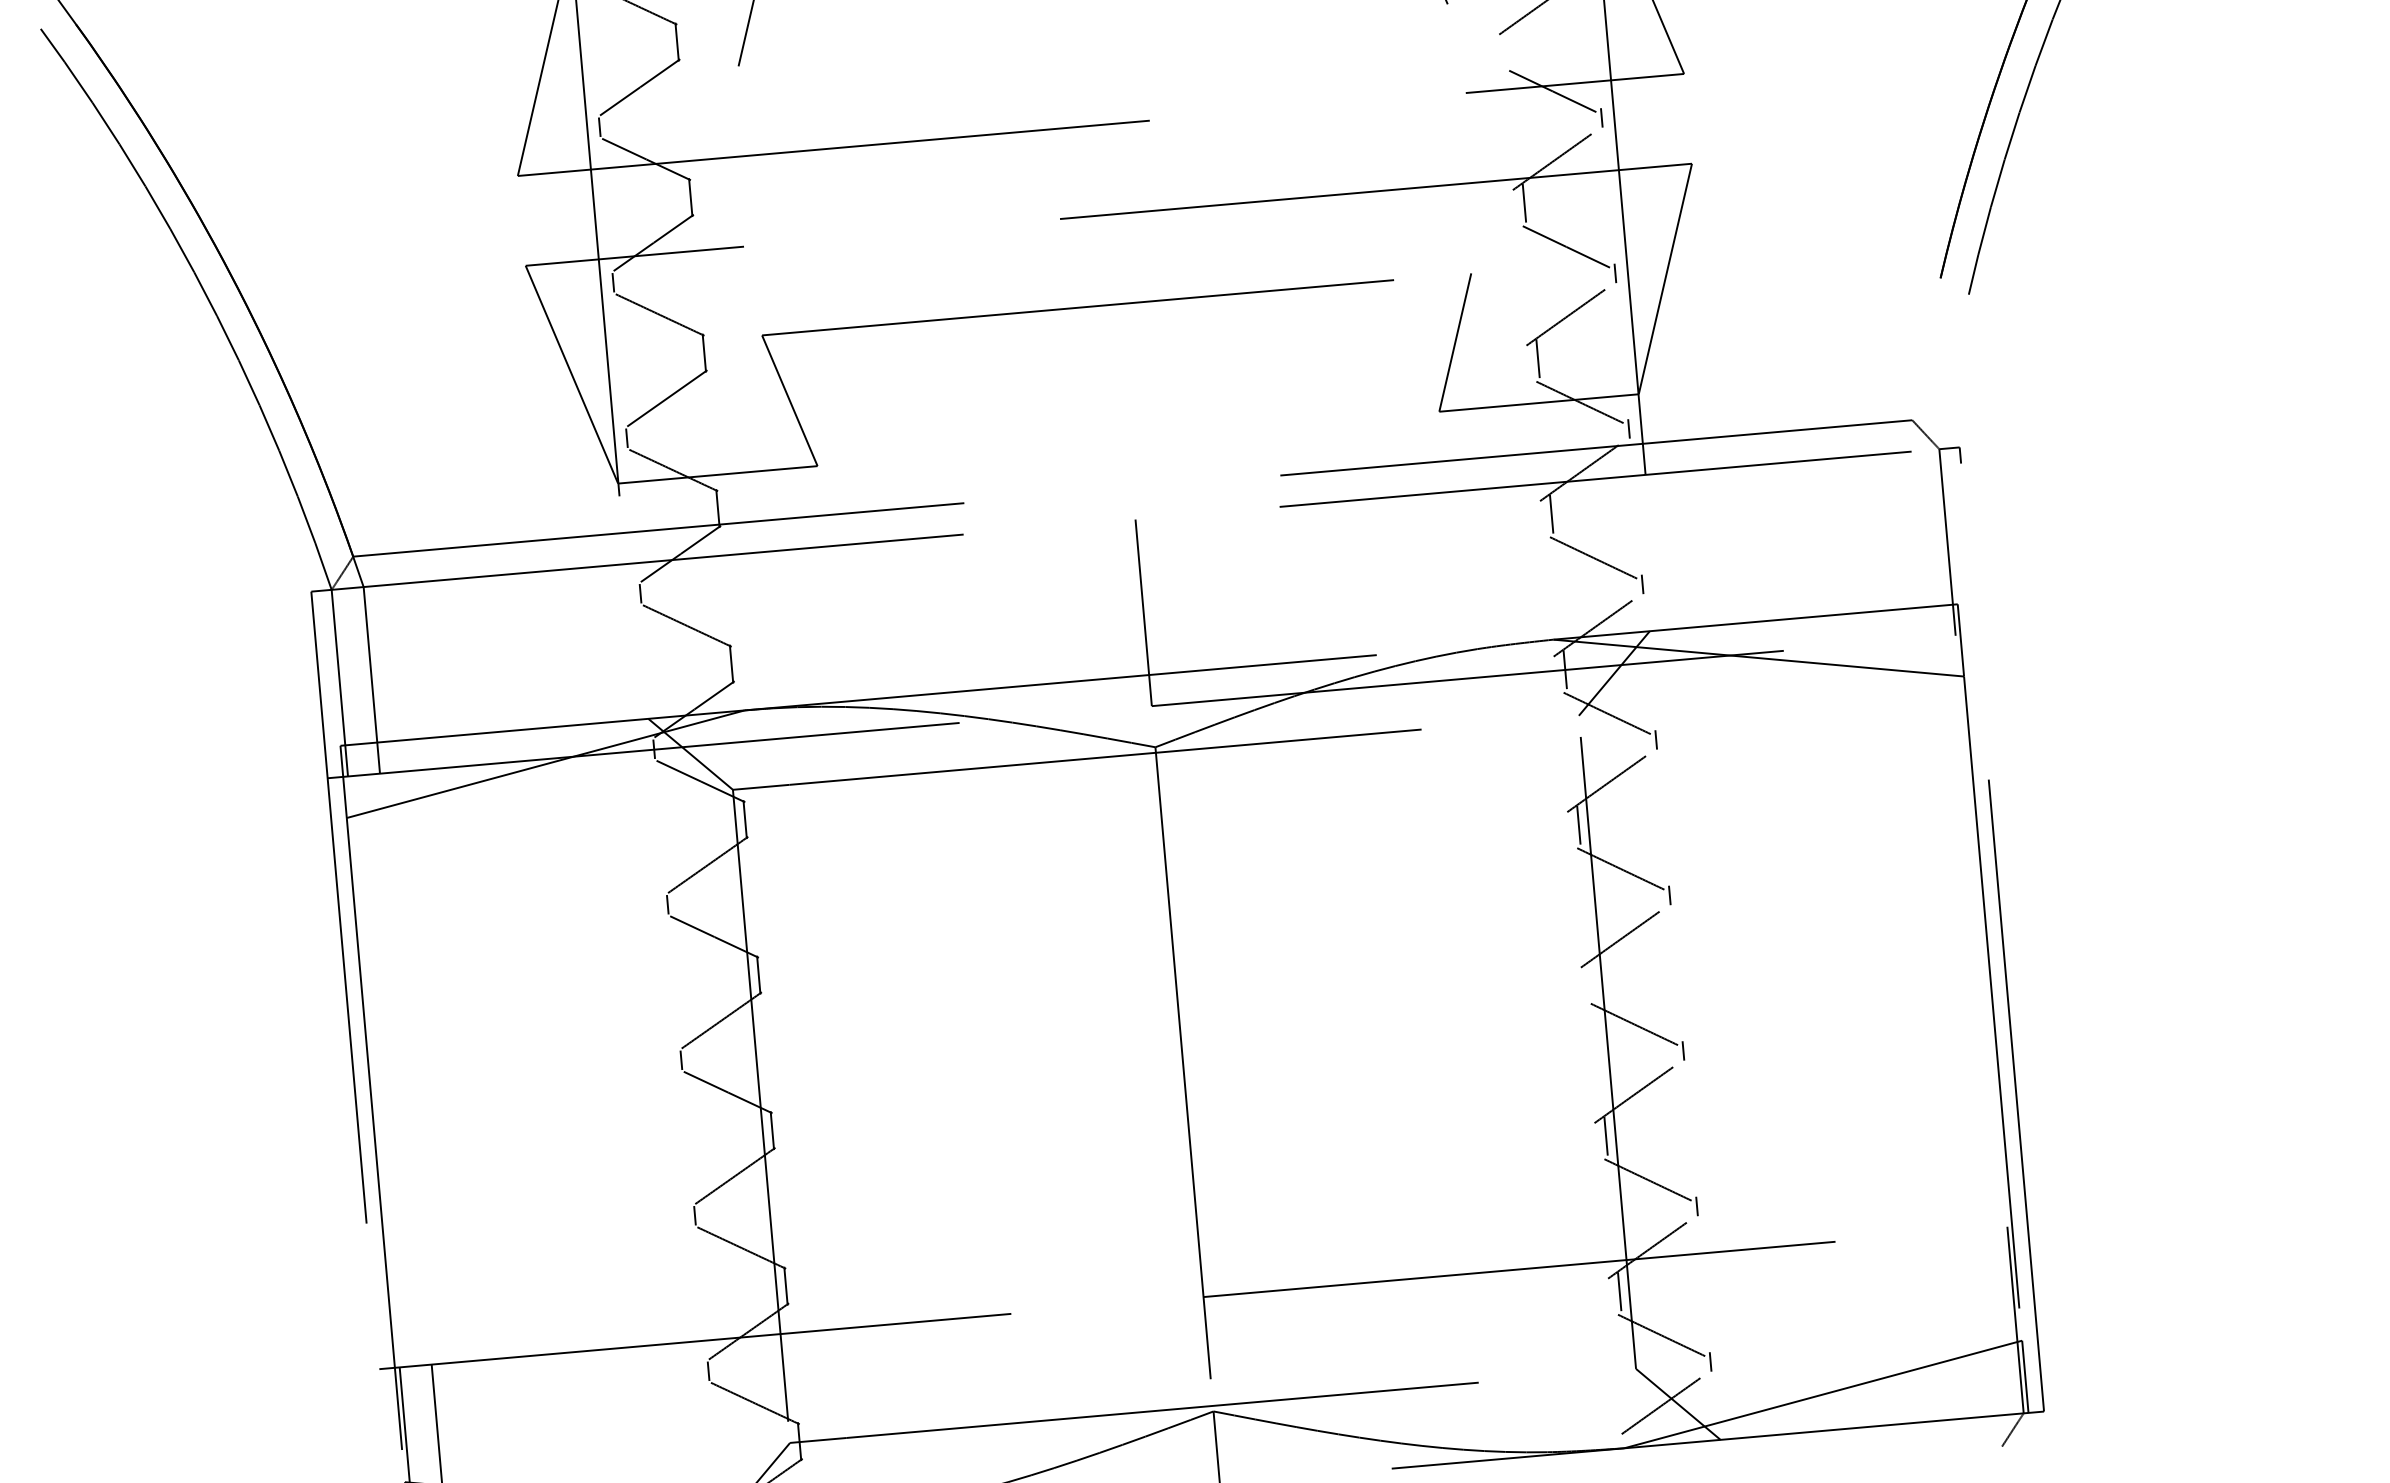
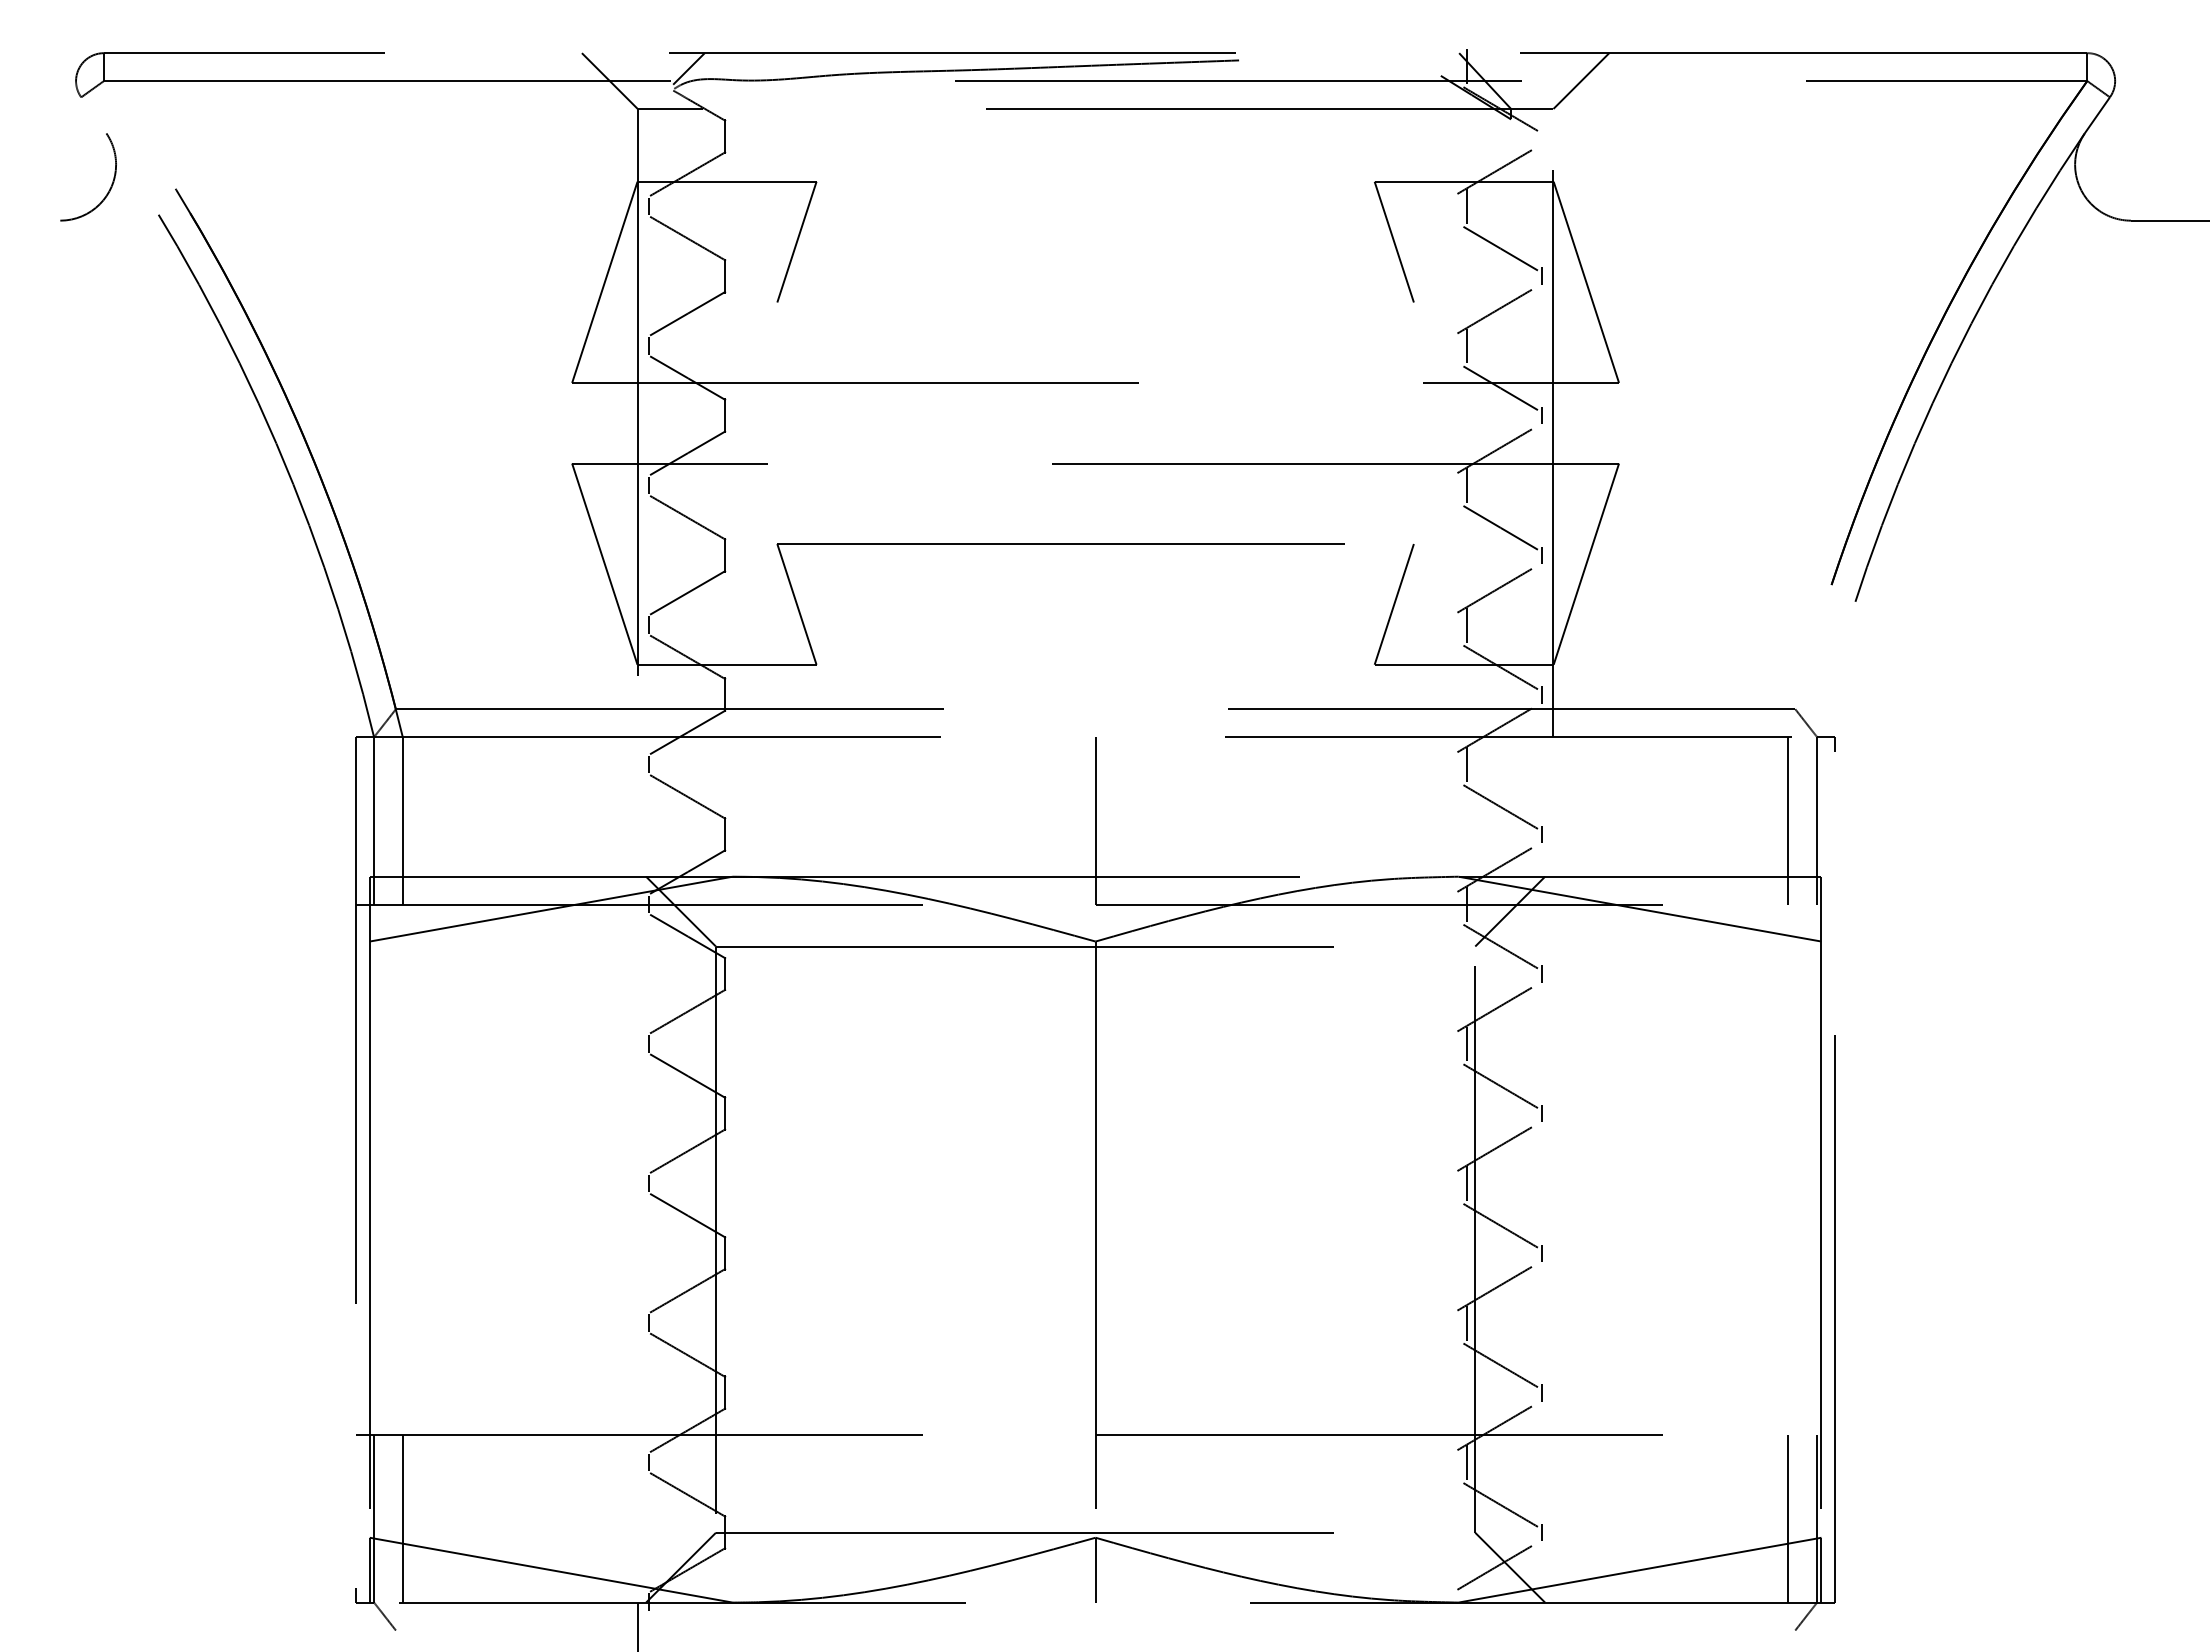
line: (1510, 47) -> (1466, 345), added
line: (1915, 544) -> (1788, 820), added
line: (1592, 980) -> (1466, 1183), added
line: (1983, 1322) -> (1788, 1518), added

